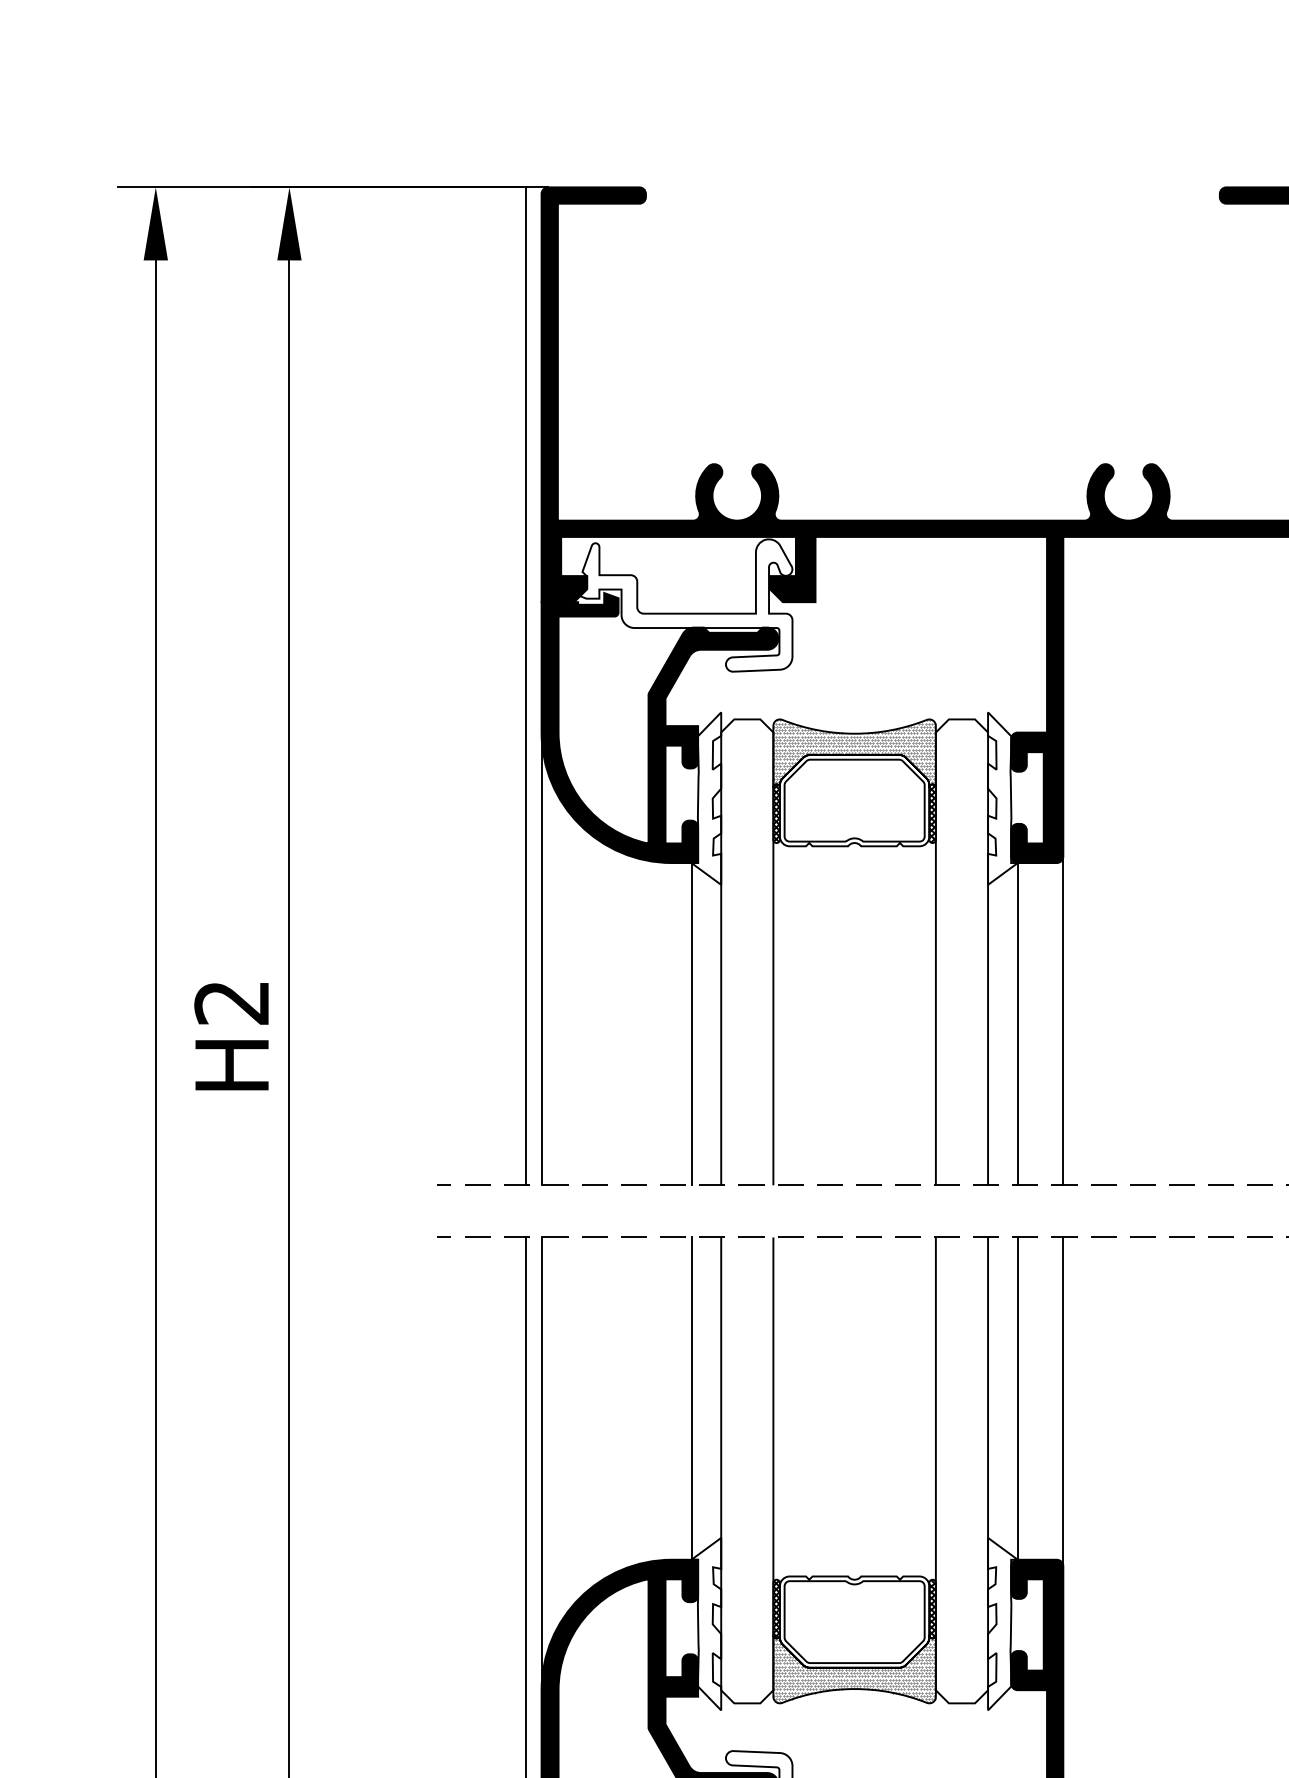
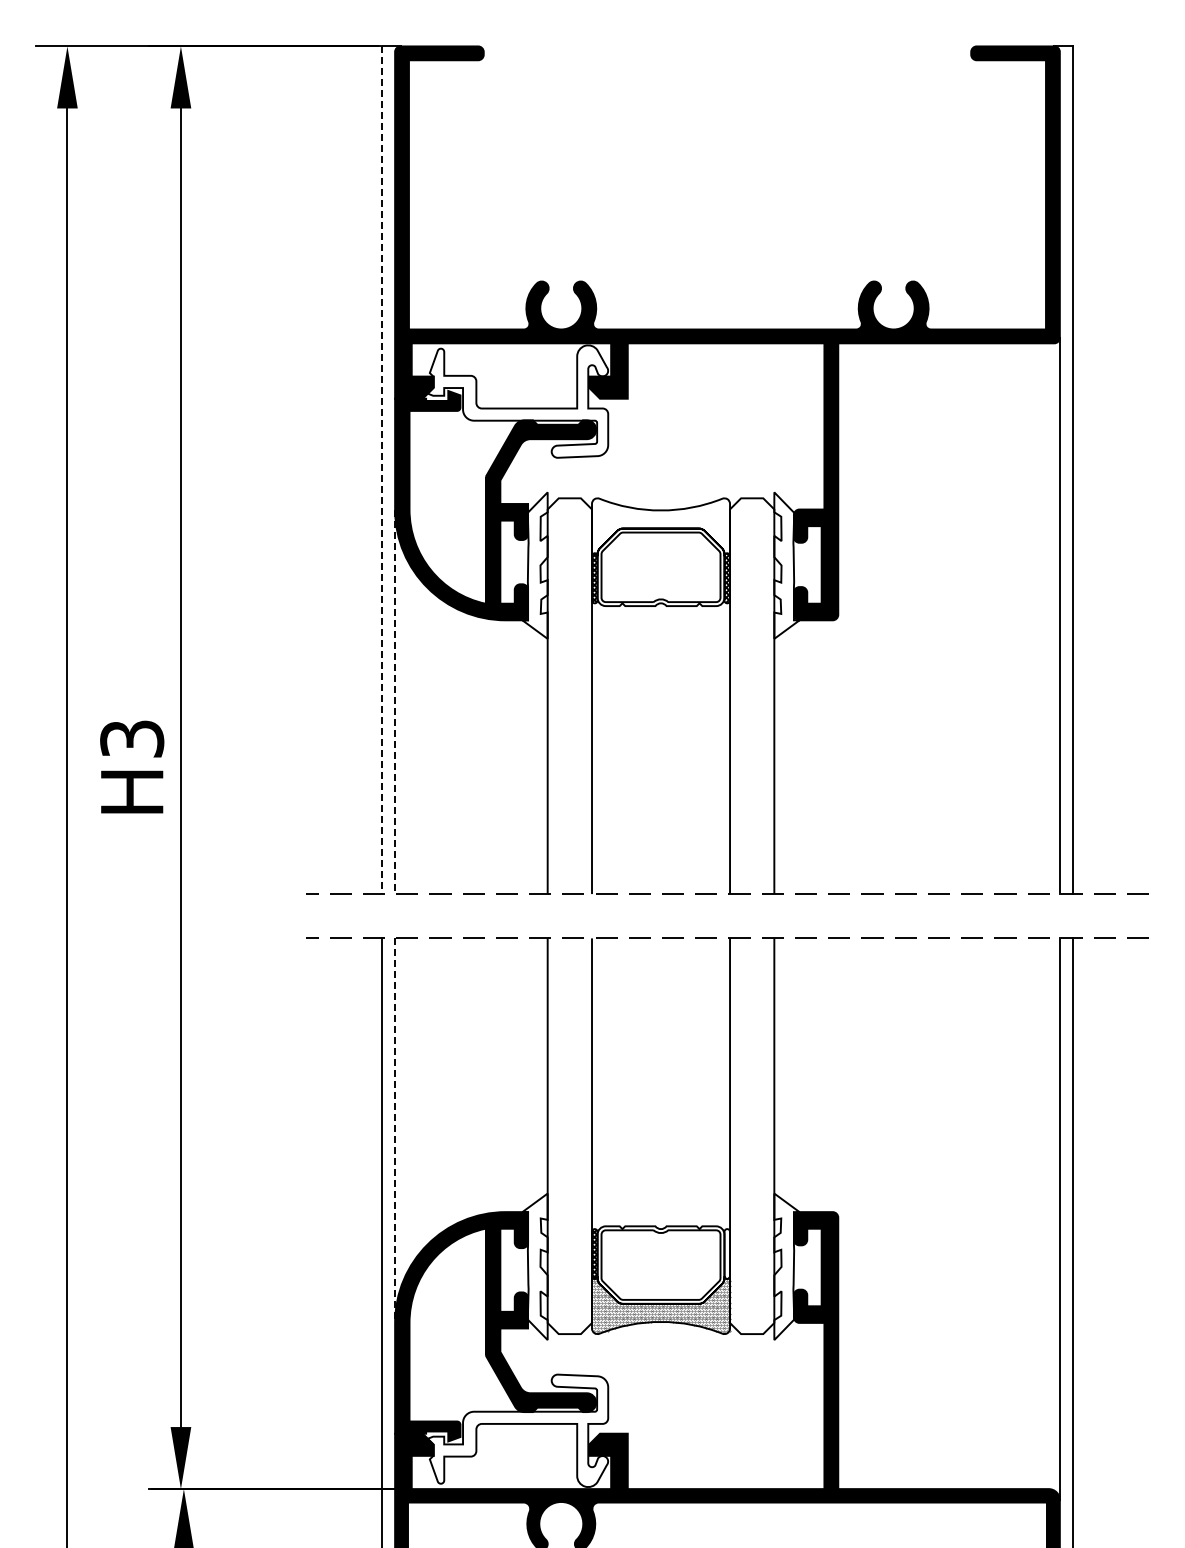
line: (525, 686) -> (381, 470), solid -> dashed
hatch: (854, 752) -> (660, 526), removed
line: (542, 959) -> (395, 702), solid -> dashed
text: (232, 1002) -> (132, 738), H2 -> H3
line: (1063, 1020) -> (838, 754), removed
line: (1017, 1023) -> (799, 756), removed
line: (691, 1024) -> (522, 757), removed
line: (1017, 1397) -> (799, 1074), removed
line: (691, 1398) -> (522, 1075), removed
line: (1063, 1401) -> (838, 1077), removed
line: (542, 1464) -> (395, 1131), solid -> dashed
hatch: (932, 1608) -> (727, 1253), removed

